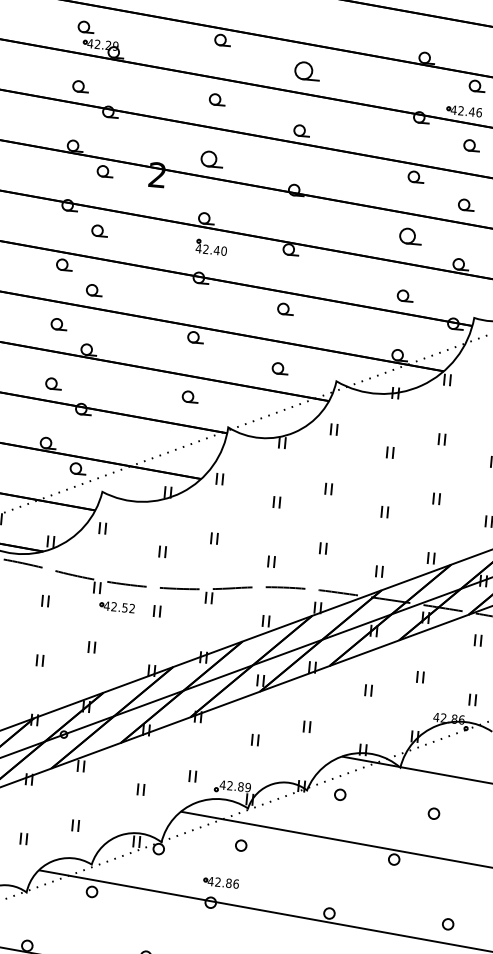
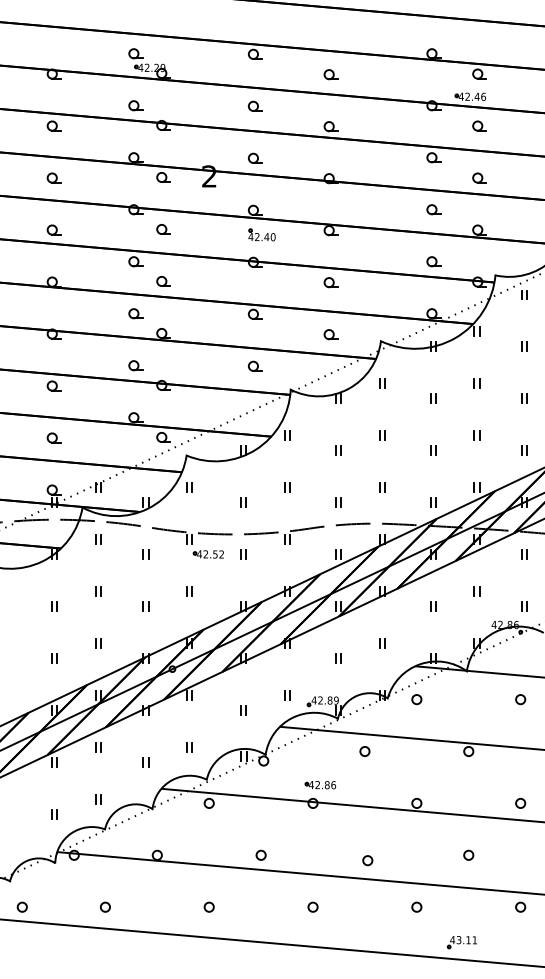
part: (306, 71) -> (330, 74), size x0.62
part: (211, 158) -> (254, 157), size x0.71
part: (410, 236) -> (433, 209), size x0.71
part: (433, 813) -> (520, 699), moved
part: (240, 845) -> (364, 751), moved

